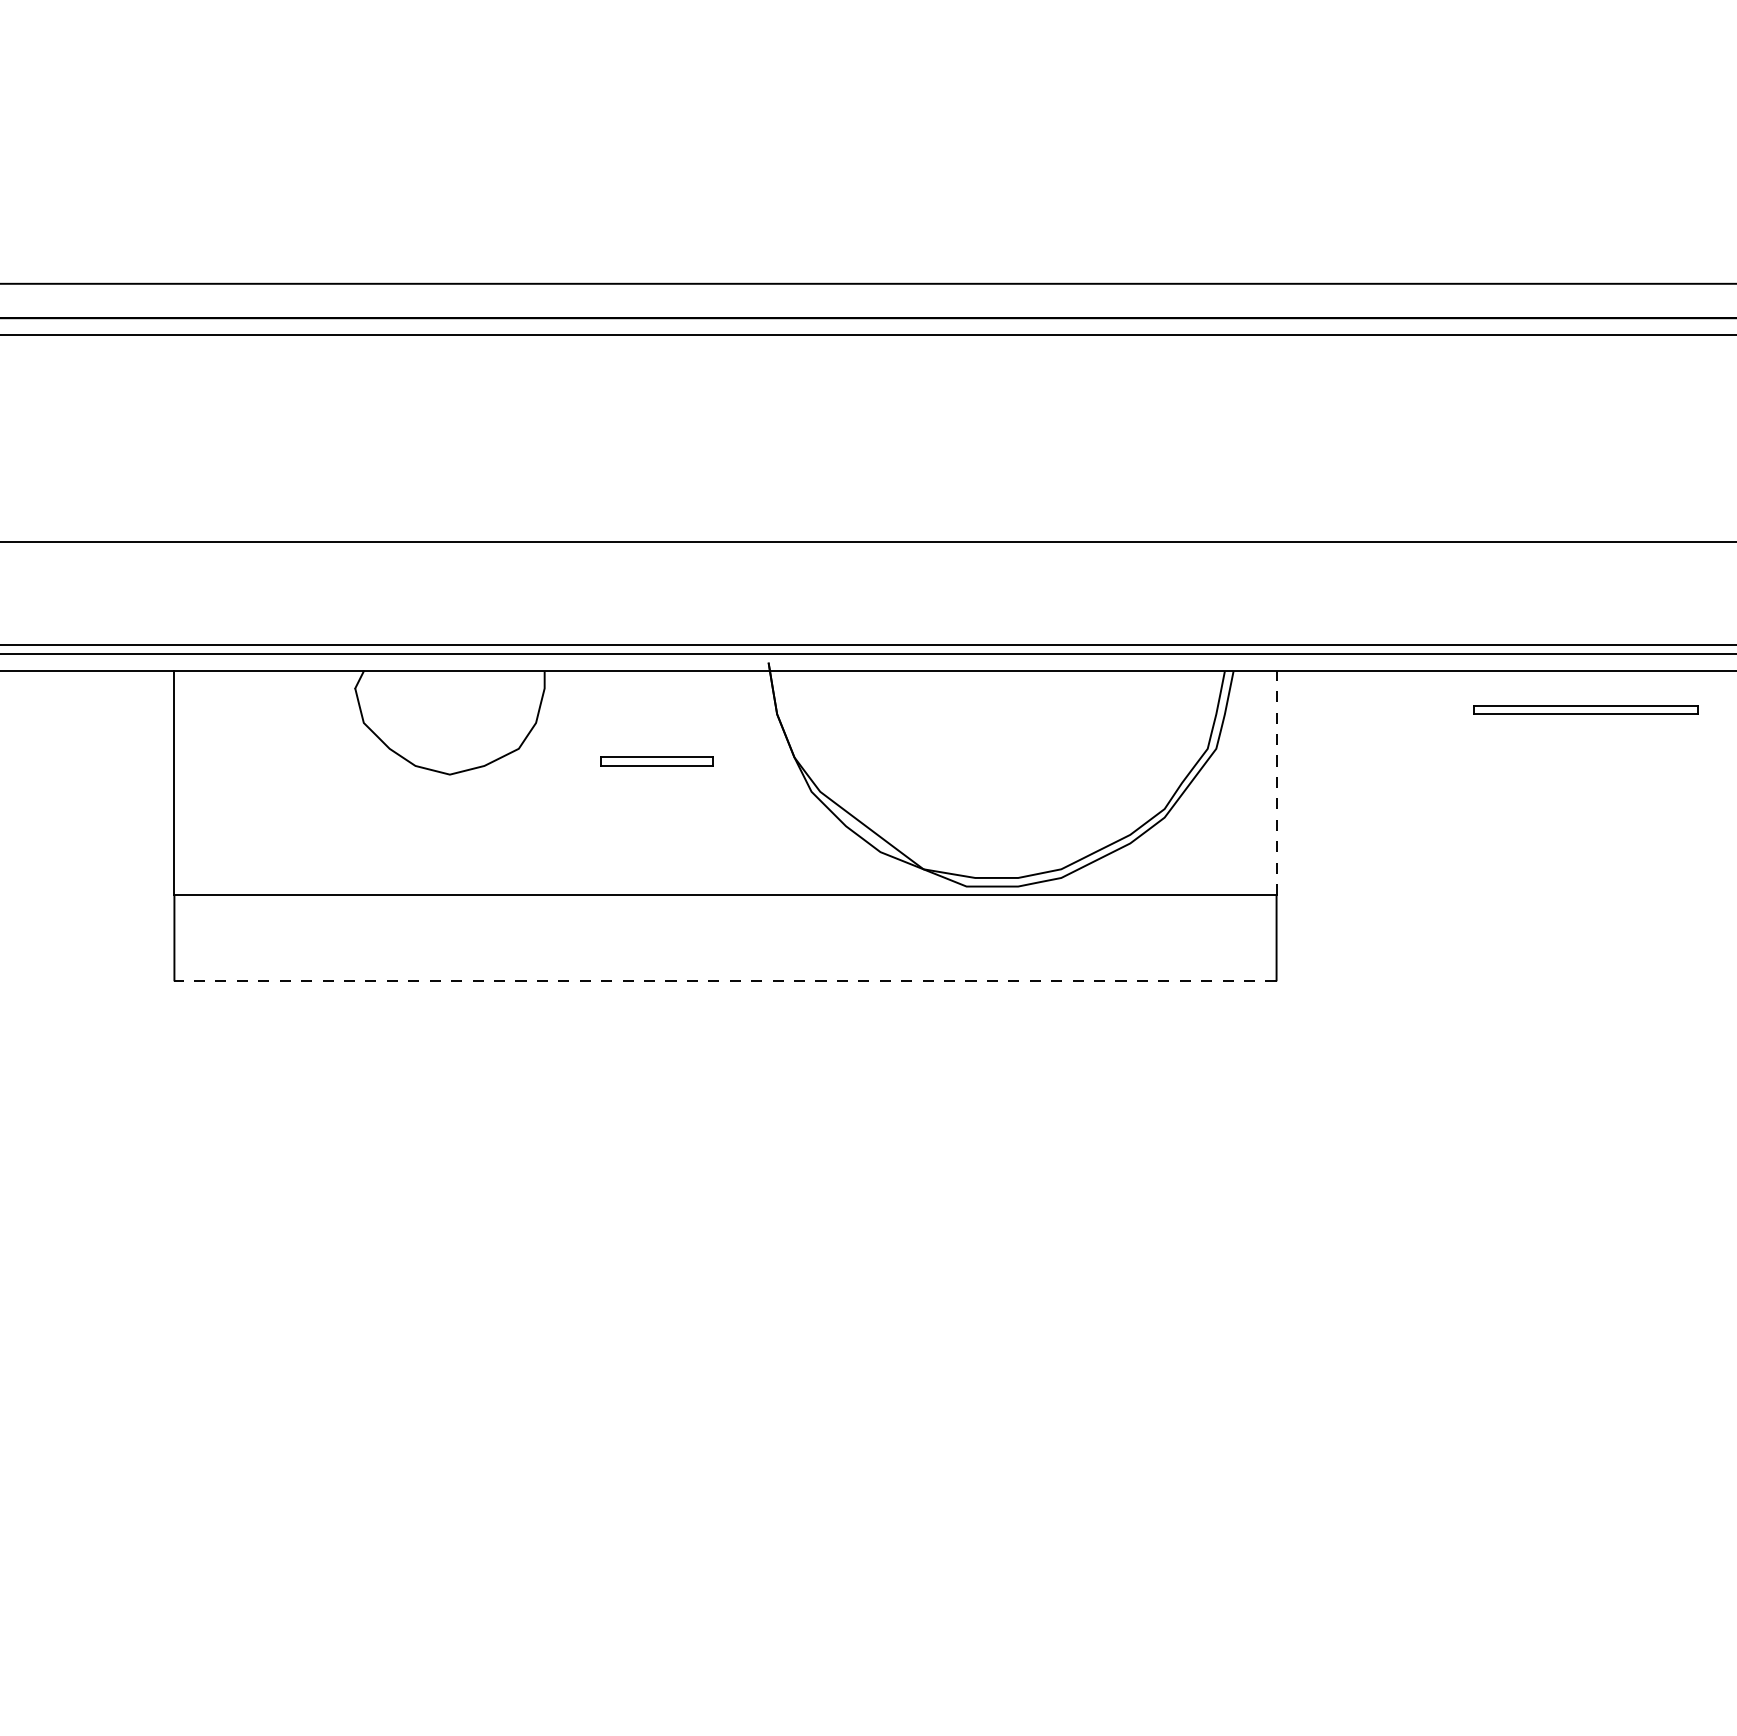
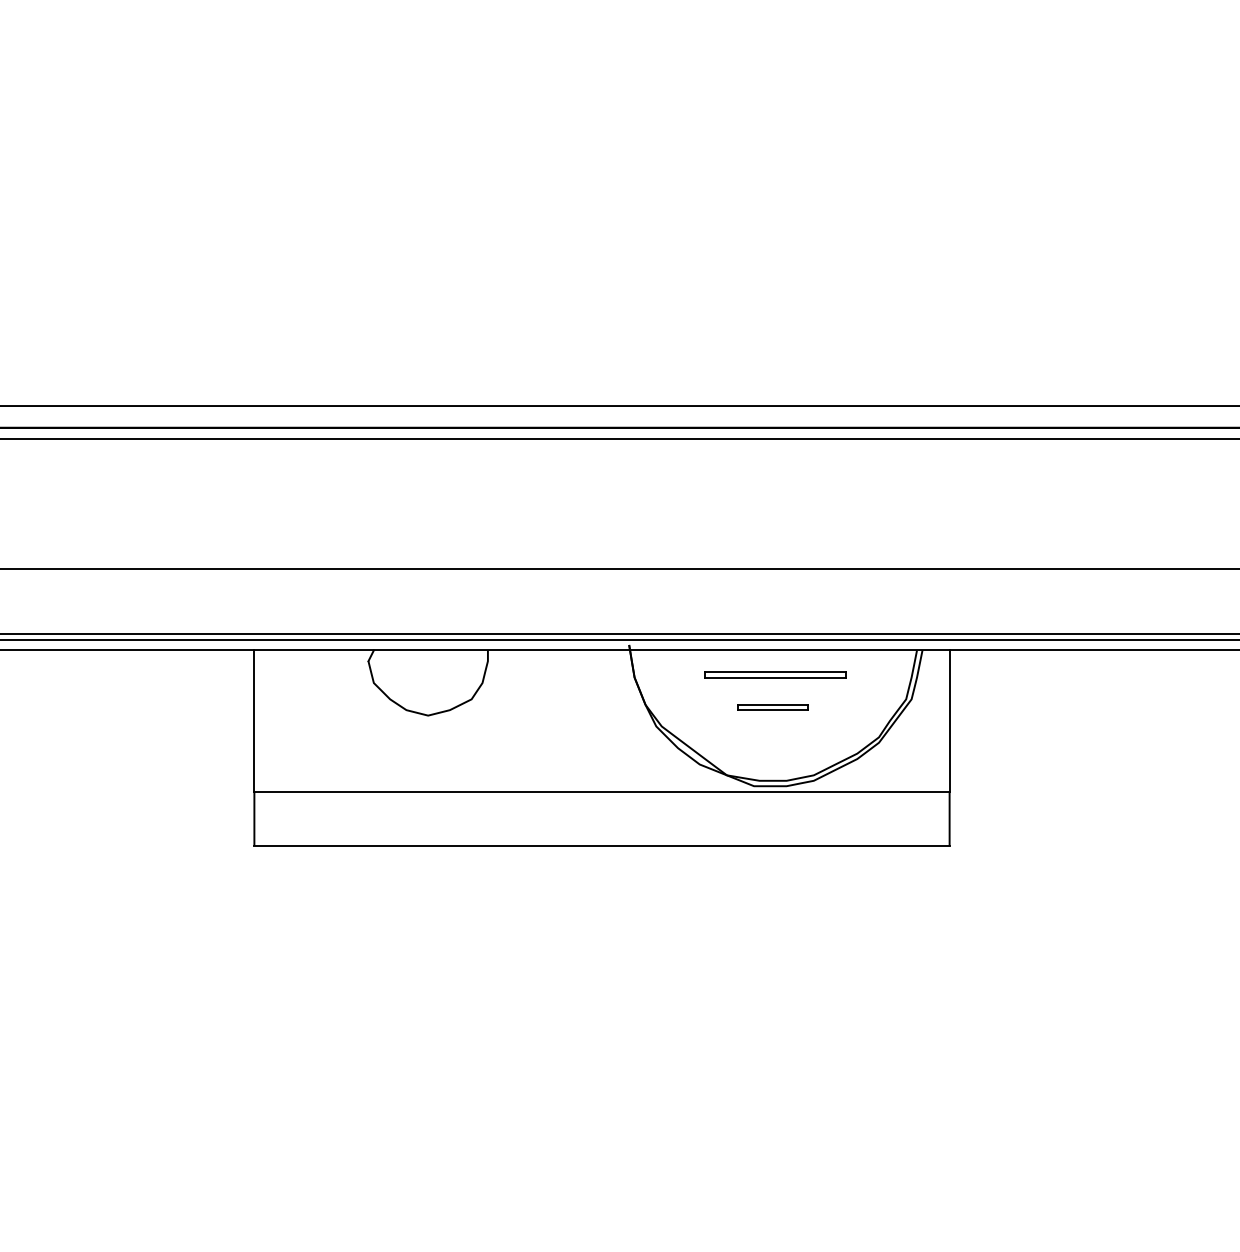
part: (1585, 709) -> (775, 674), moved
part: (656, 761) -> (772, 707), moved
line: (1276, 783) -> (949, 721), dashed -> solid
line: (726, 980) -> (602, 845), dashed -> solid

